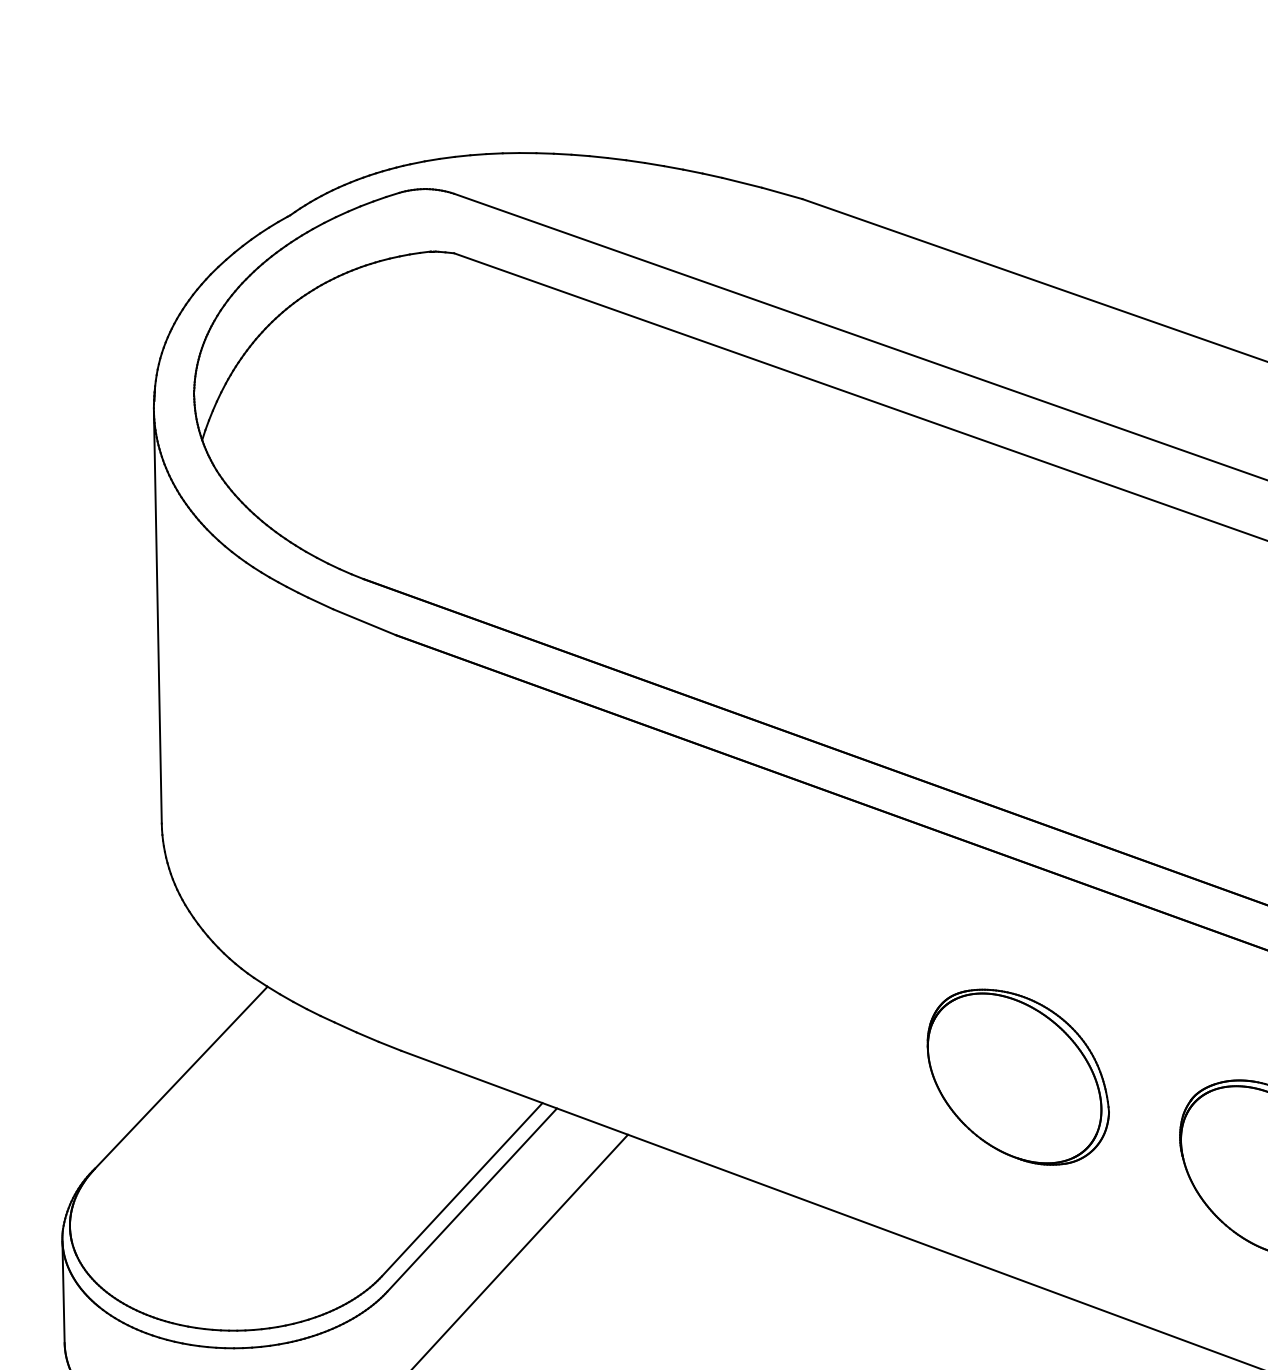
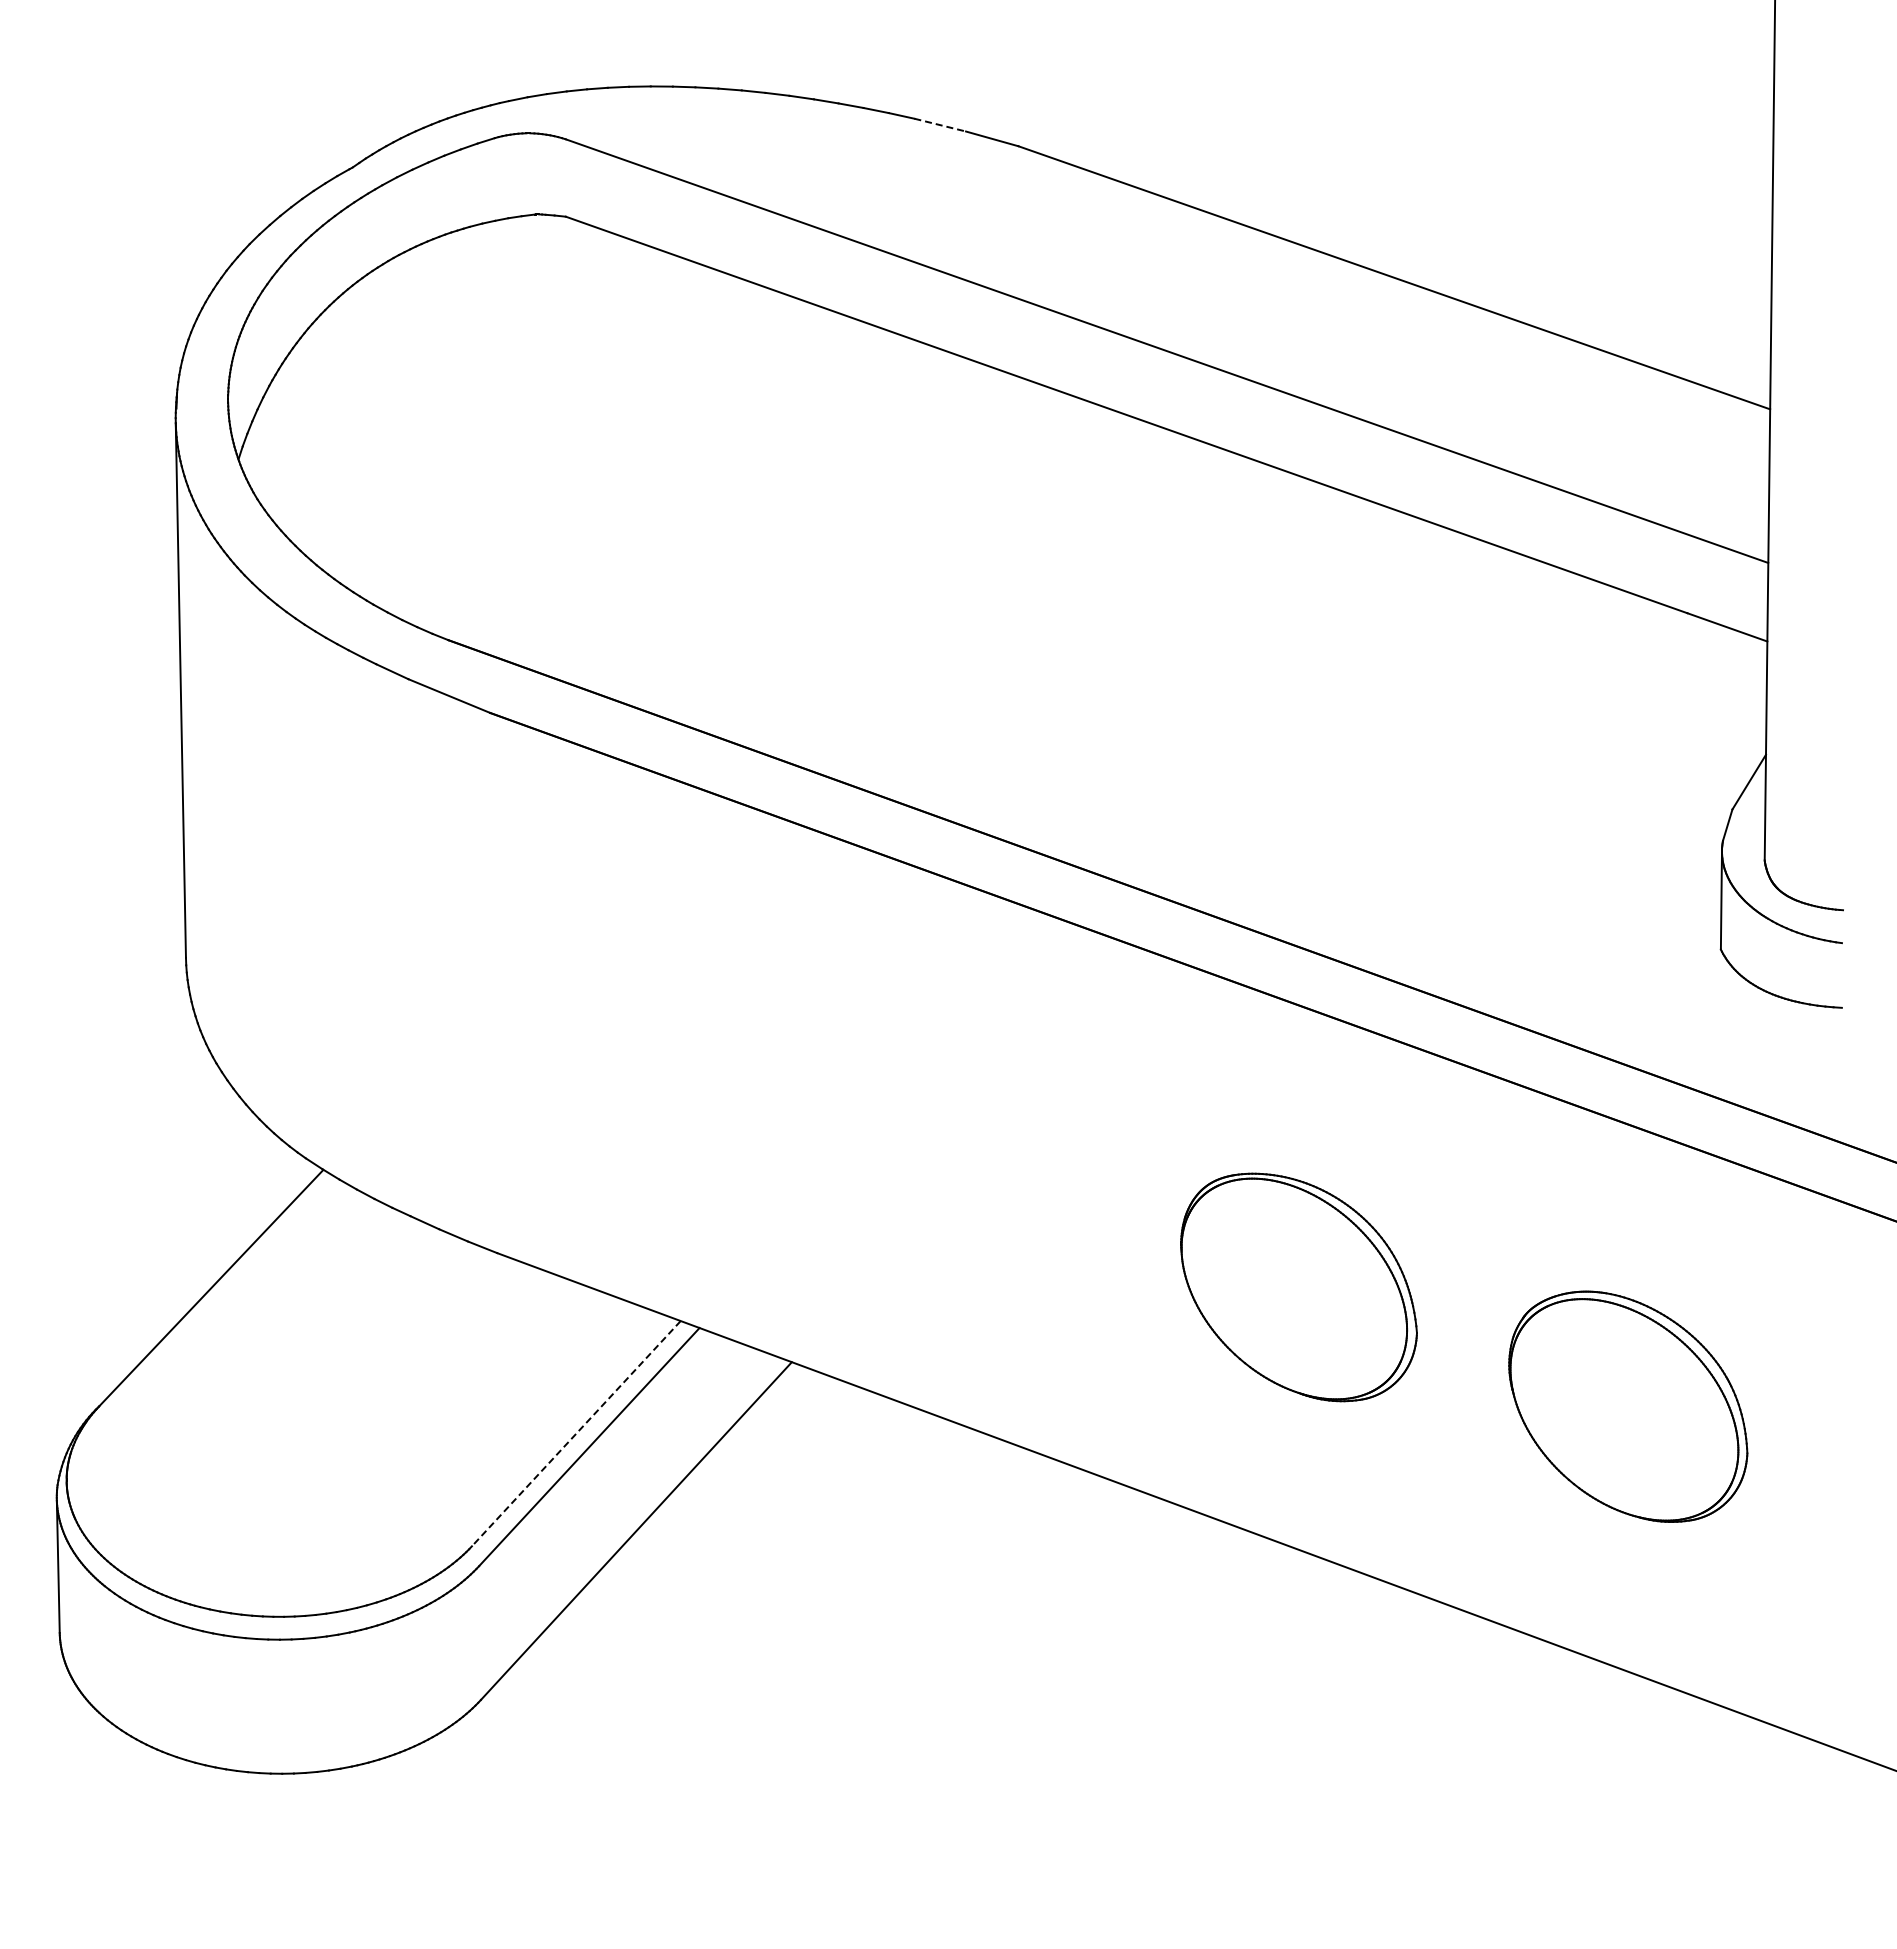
line: (742, 183) -> (940, 125), solid -> dashed
line: (462, 1189) -> (576, 1433), solid -> dashed

